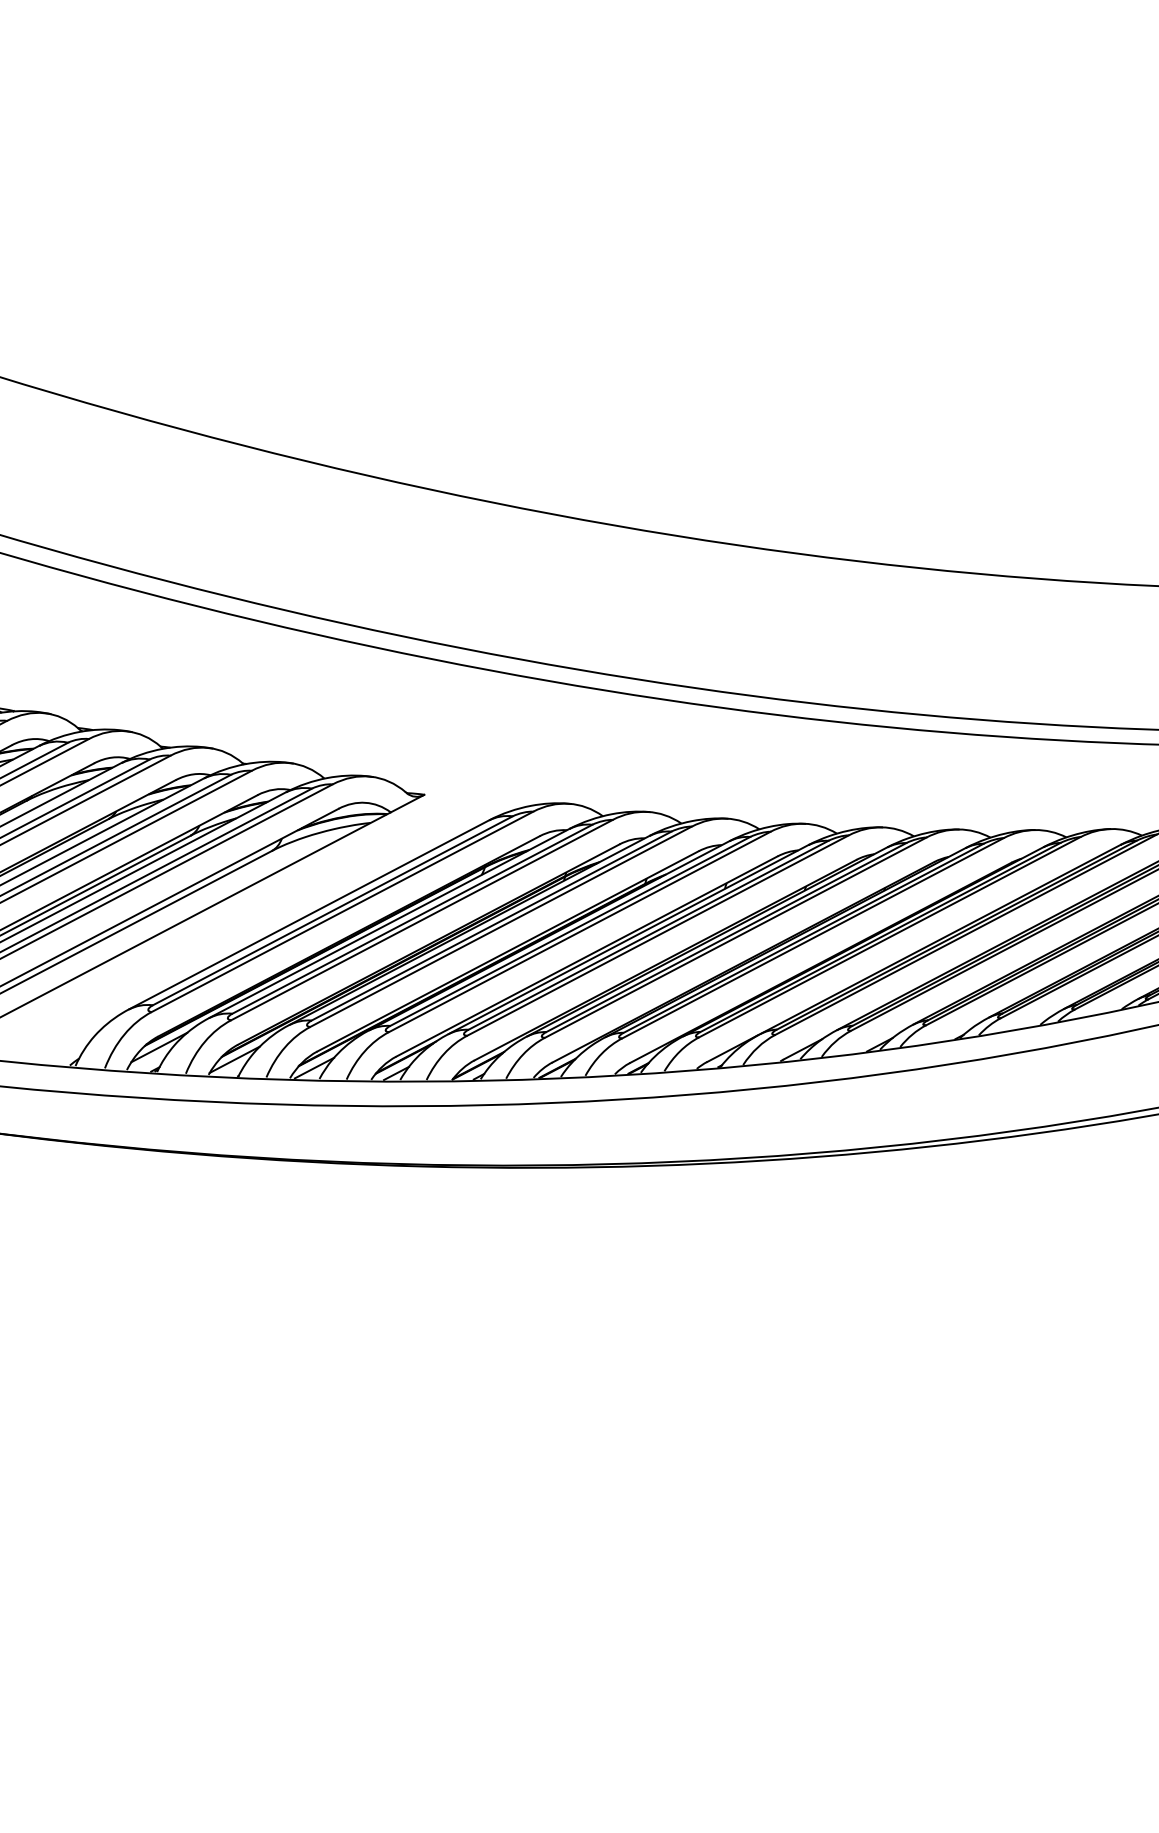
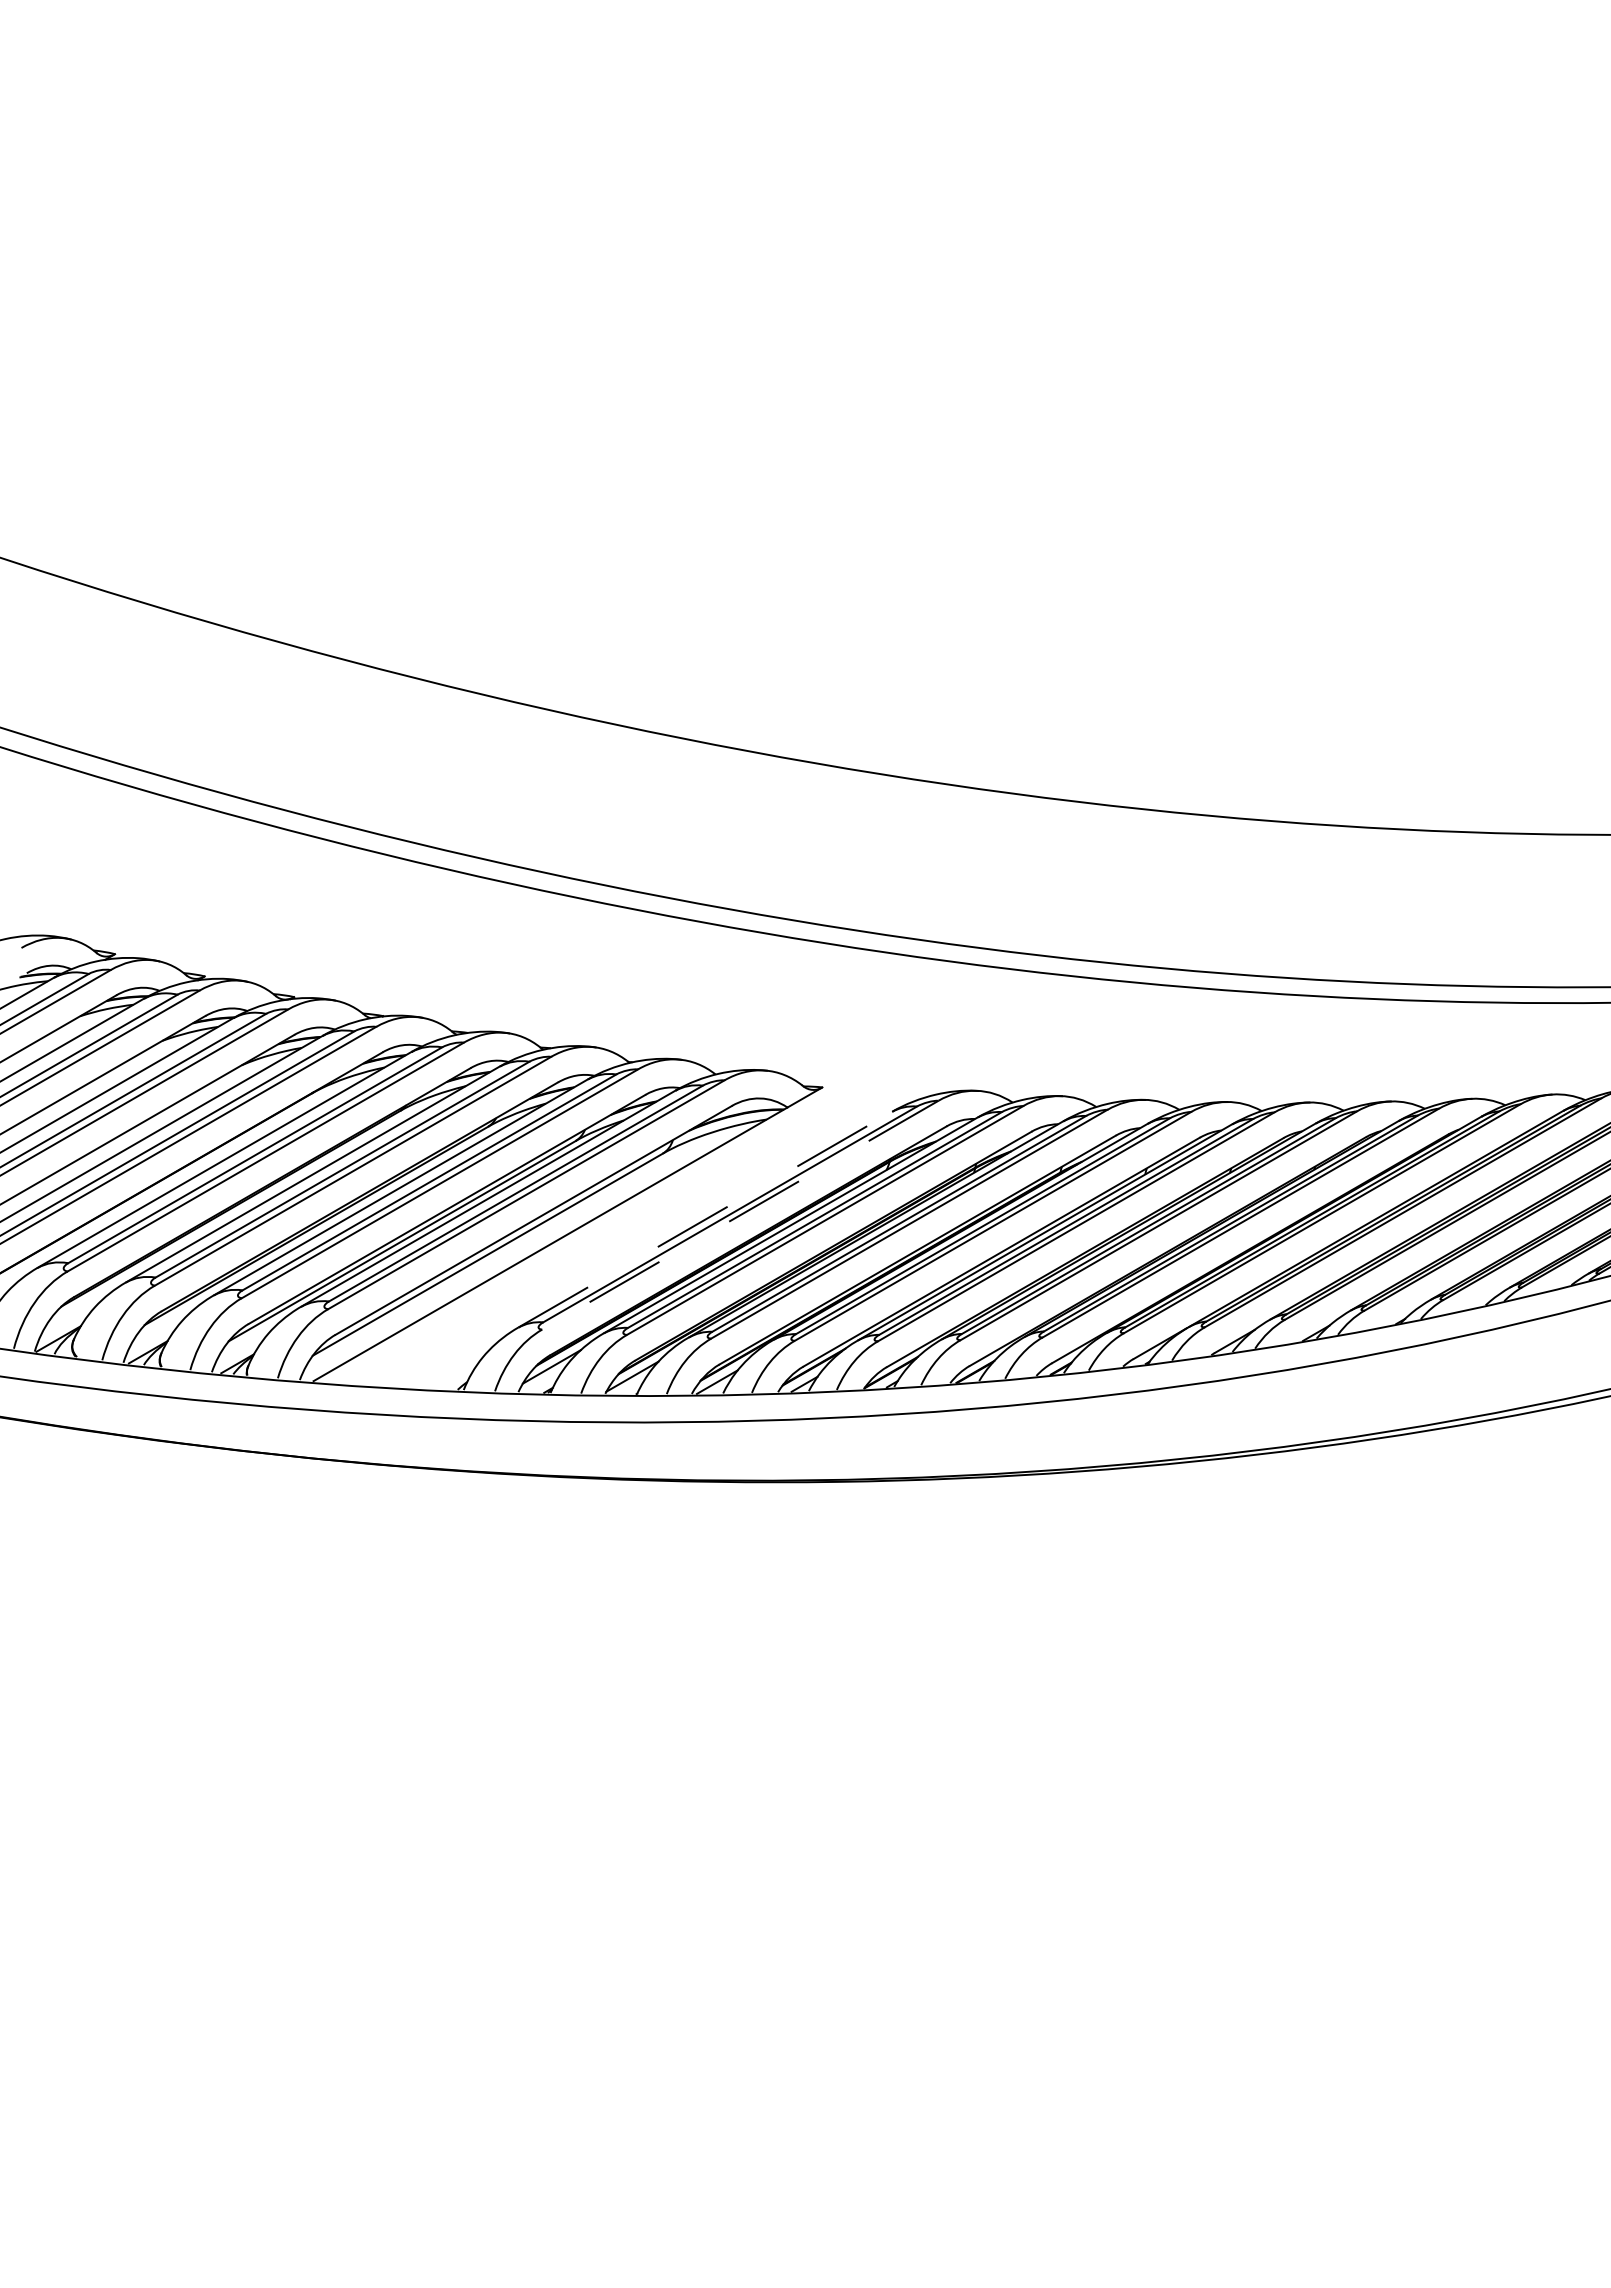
line: (342, 912) -> (740, 1215), solid -> dashed
line: (309, 914) -> (705, 1219), solid -> dashed

